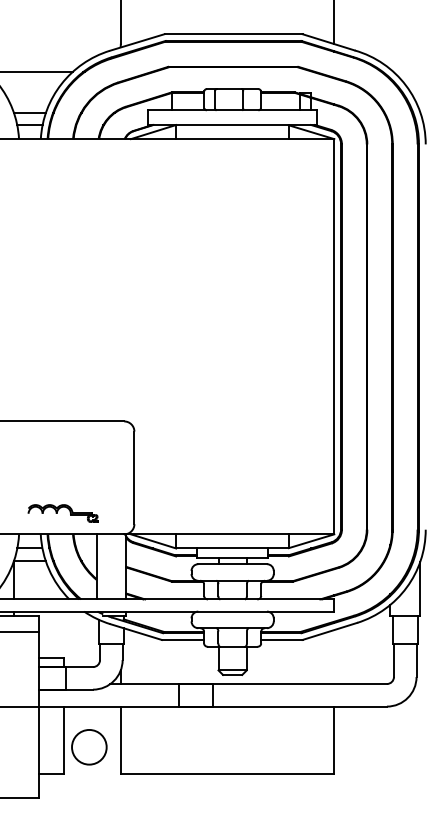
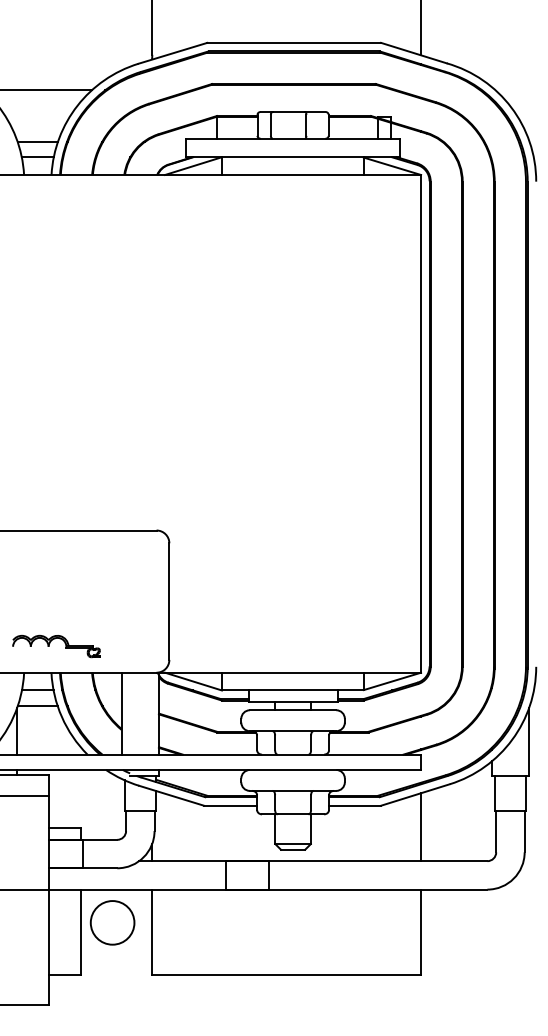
part: (58, 511) -> (50, 643), moved
line: (334, 657) -> (421, 827), added
circle: (89, 747) -> (112, 922), moved

